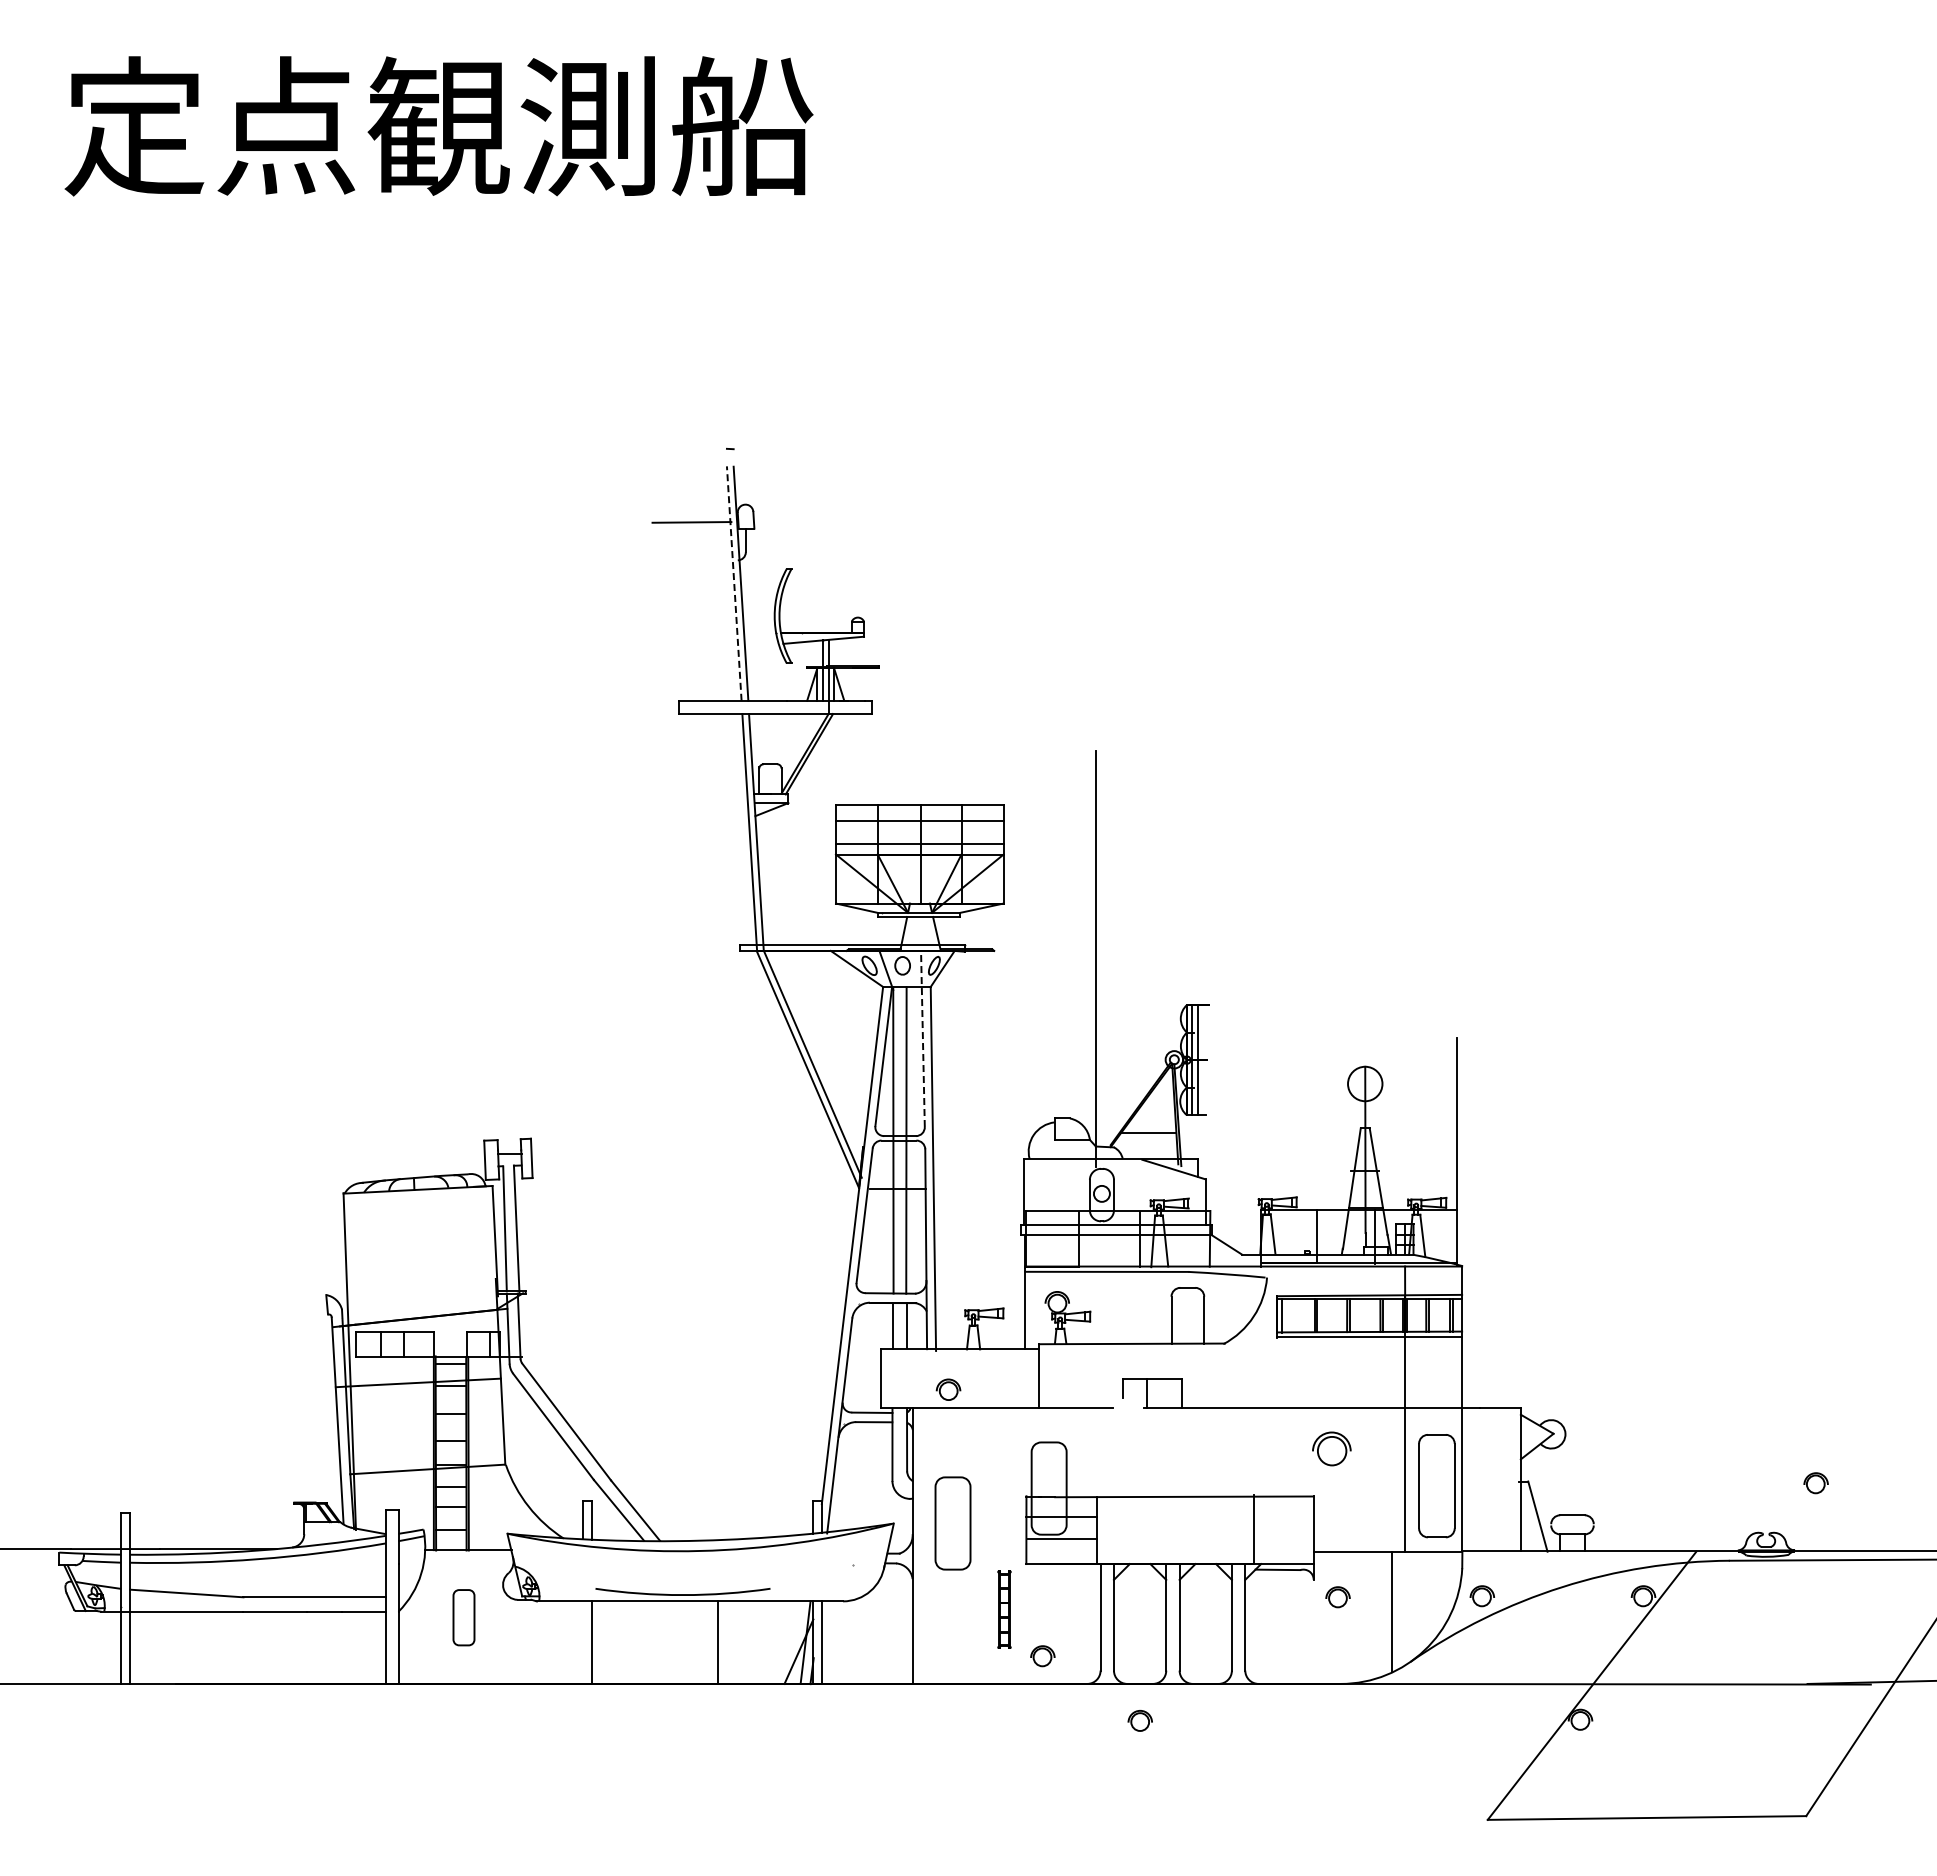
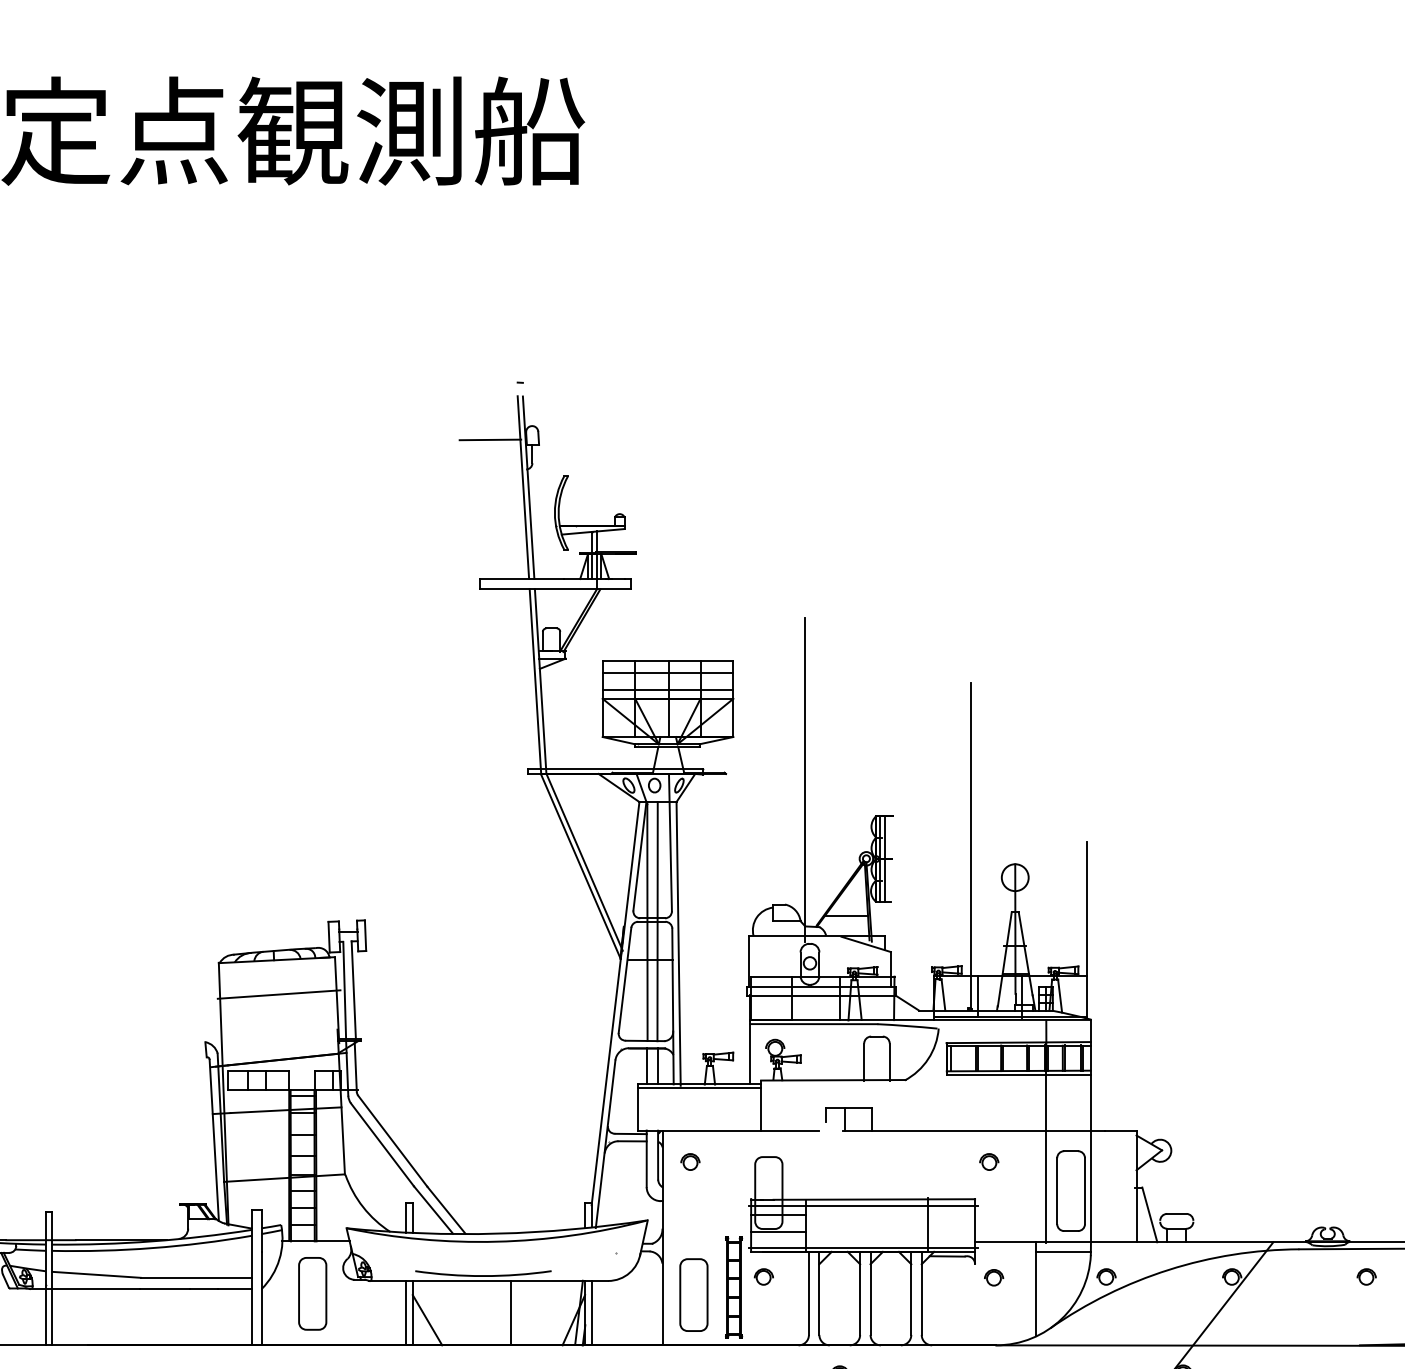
line: (734, 583) -> (523, 487), dashed -> solid
line: (922, 1038) -> (670, 842), dashed -> solid
line: (1307, 1042) -> (970, 845), added
line: (420, 1233) -> (278, 994), added
line: (959, 1353) -> (698, 1087), added
part: (948, 1389) -> (690, 1161), moved
part: (1331, 1448) -> (988, 1161), size x0.62
part: (1815, 1483) -> (1366, 1277), moved
line: (1170, 1505) -> (863, 1206), added
part: (952, 1523) -> (693, 1295), moved
line: (1170, 1558) -> (863, 1247), added
line: (1427, 1564) -> (1063, 1252), added
part: (1004, 1609) -> (734, 1287), size x1.67
part: (463, 1617) -> (312, 1293), size x1.67
line: (583, 1642) -> (405, 1313), added
line: (611, 1651) -> (427, 1320), added
part: (1042, 1656) -> (763, 1277), moved

